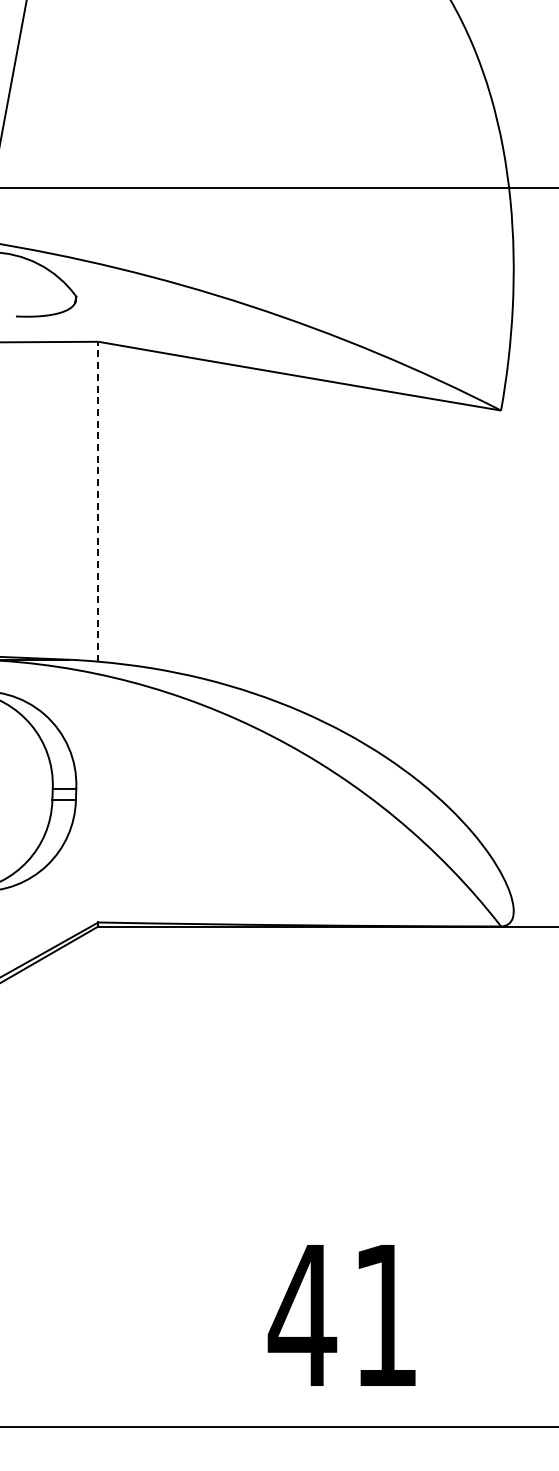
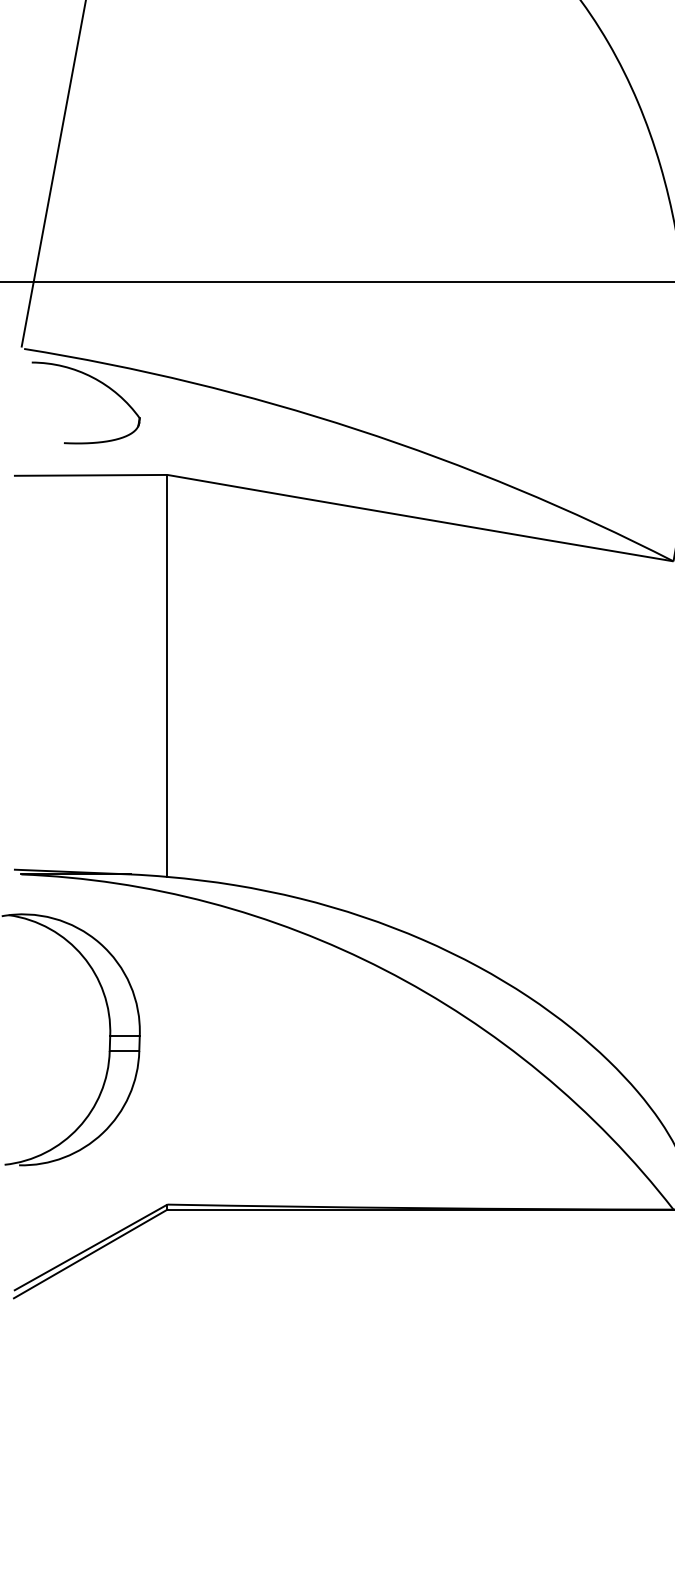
line: (98, 501) -> (167, 675), dashed -> solid

